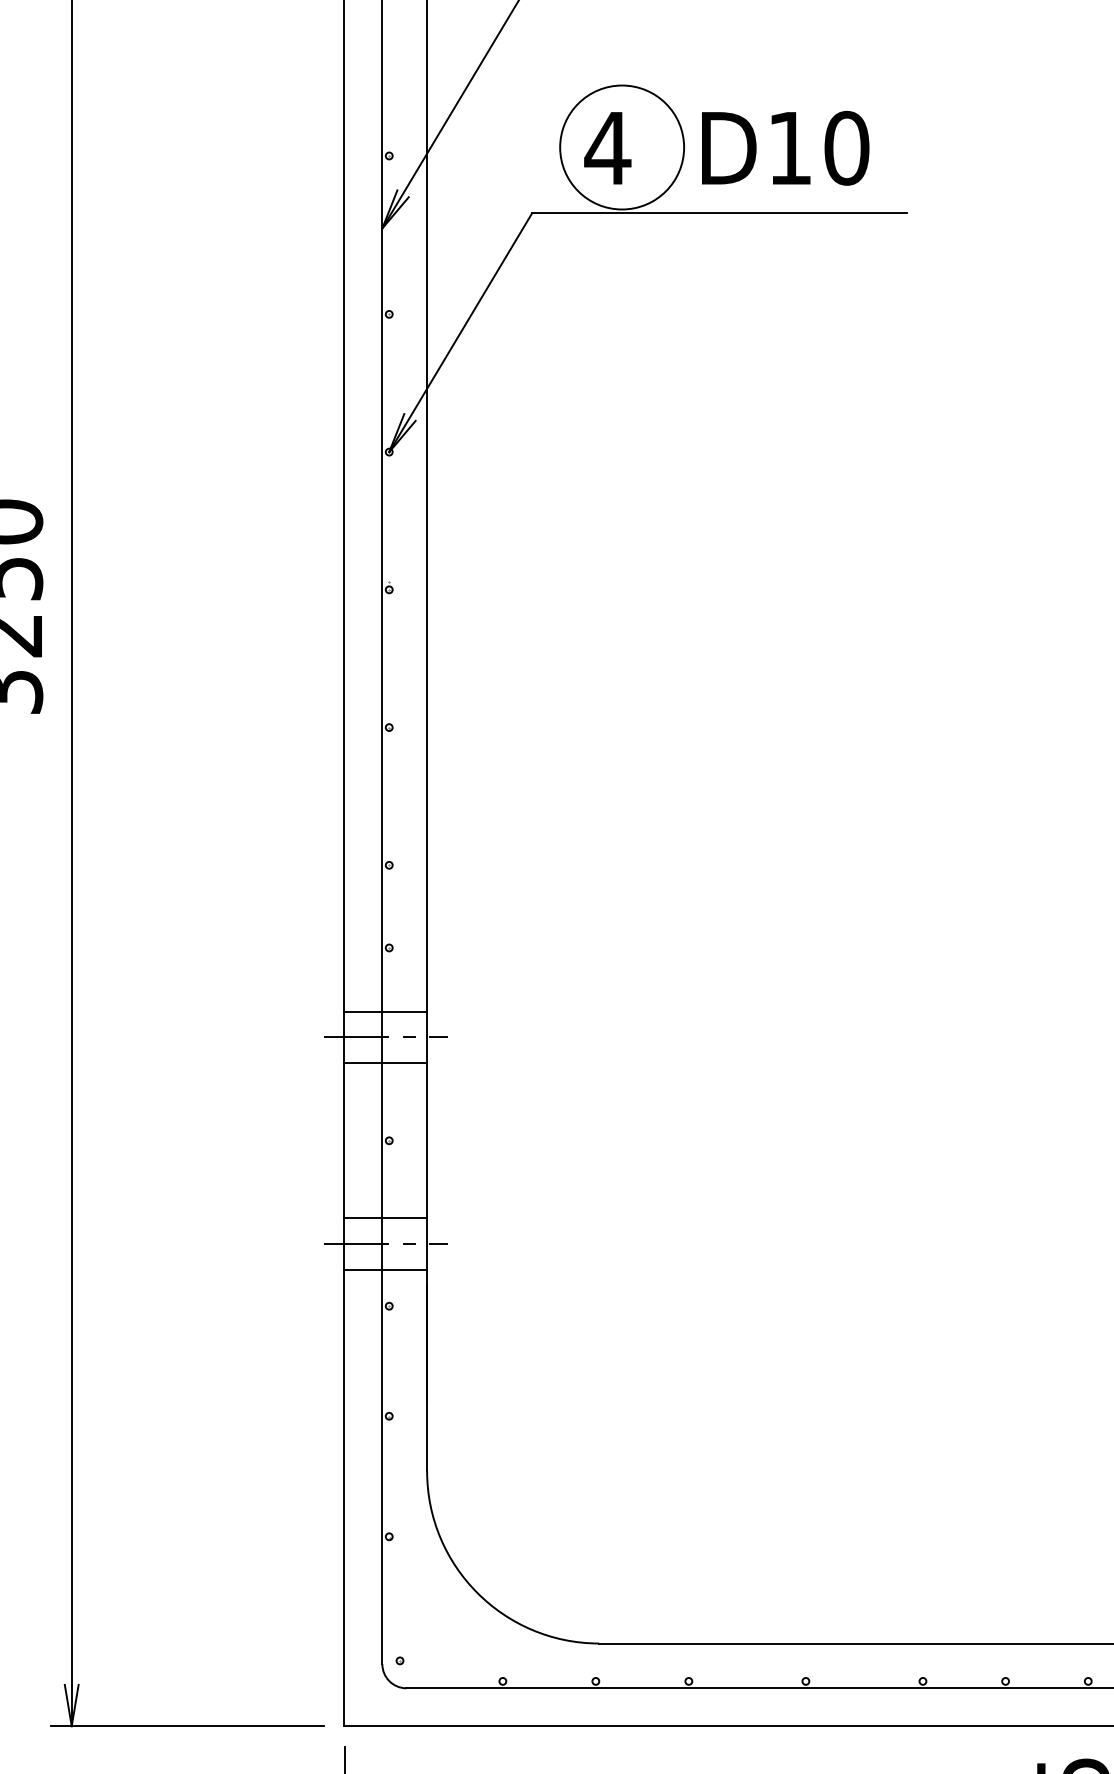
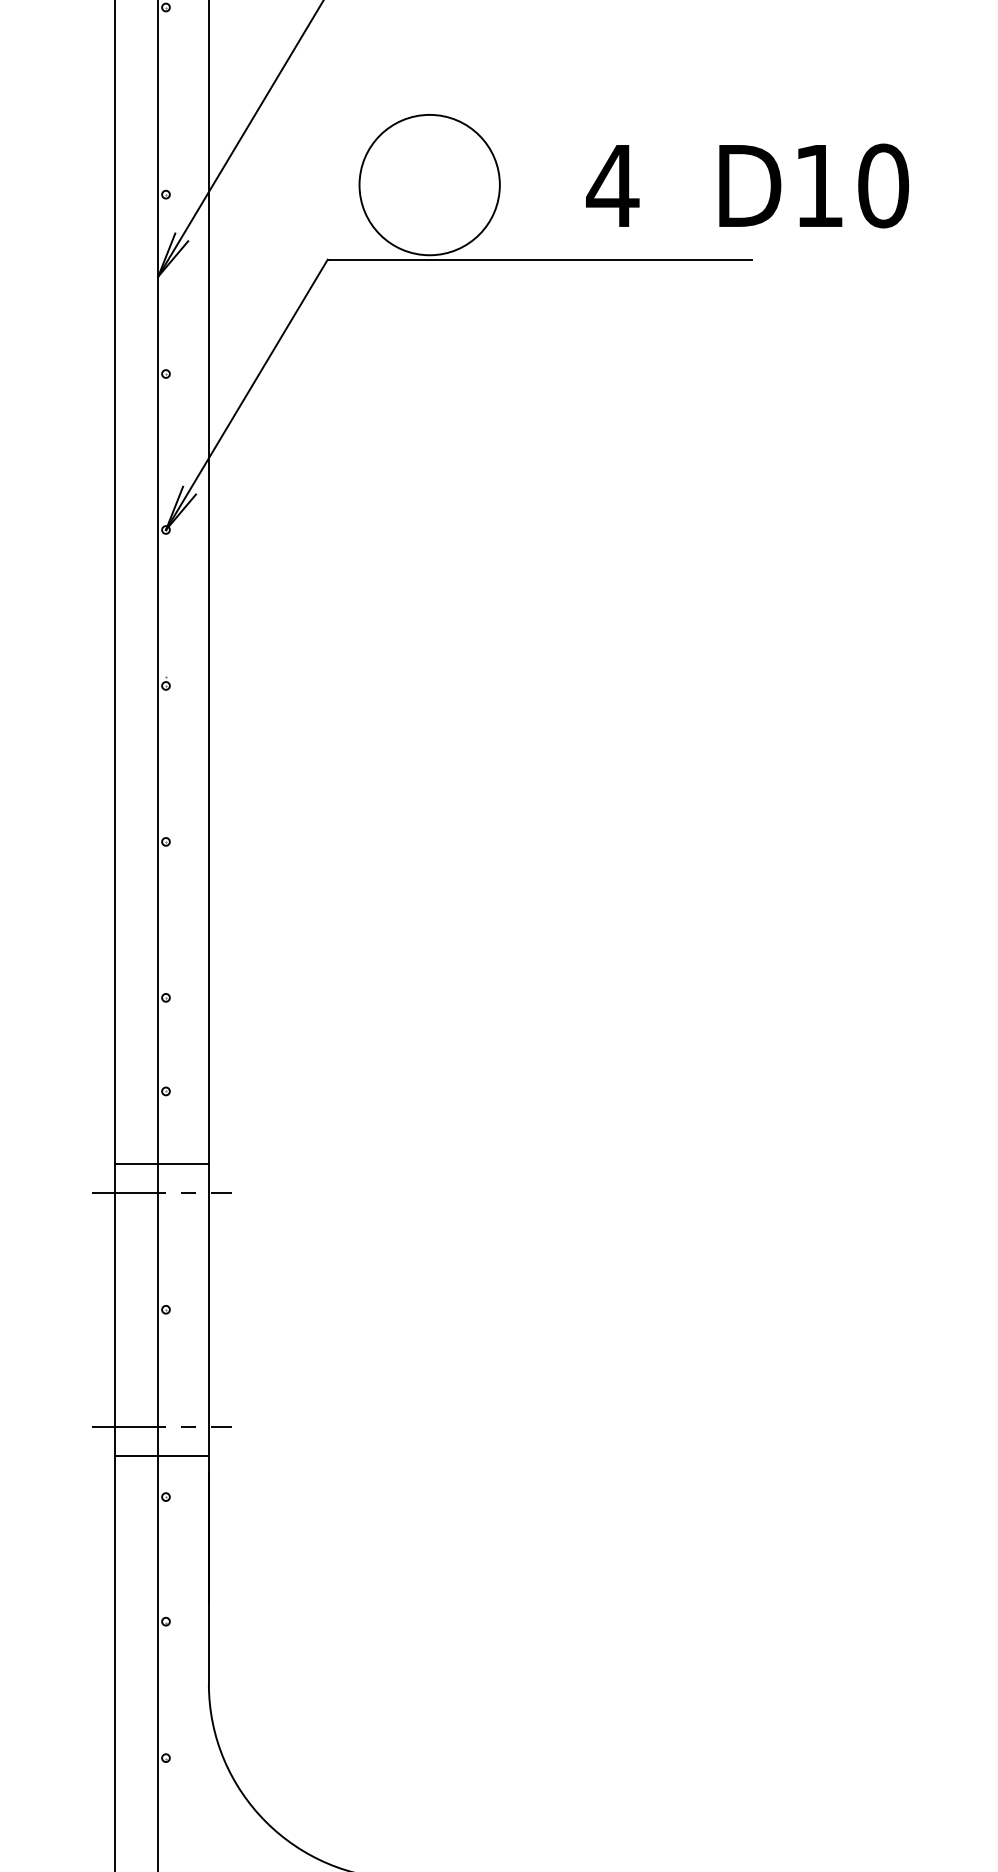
text: (726, 147) -> (747, 185), moved
line: (385, 1063) -> (161, 1222), removed
line: (385, 1218) -> (161, 1397), removed

